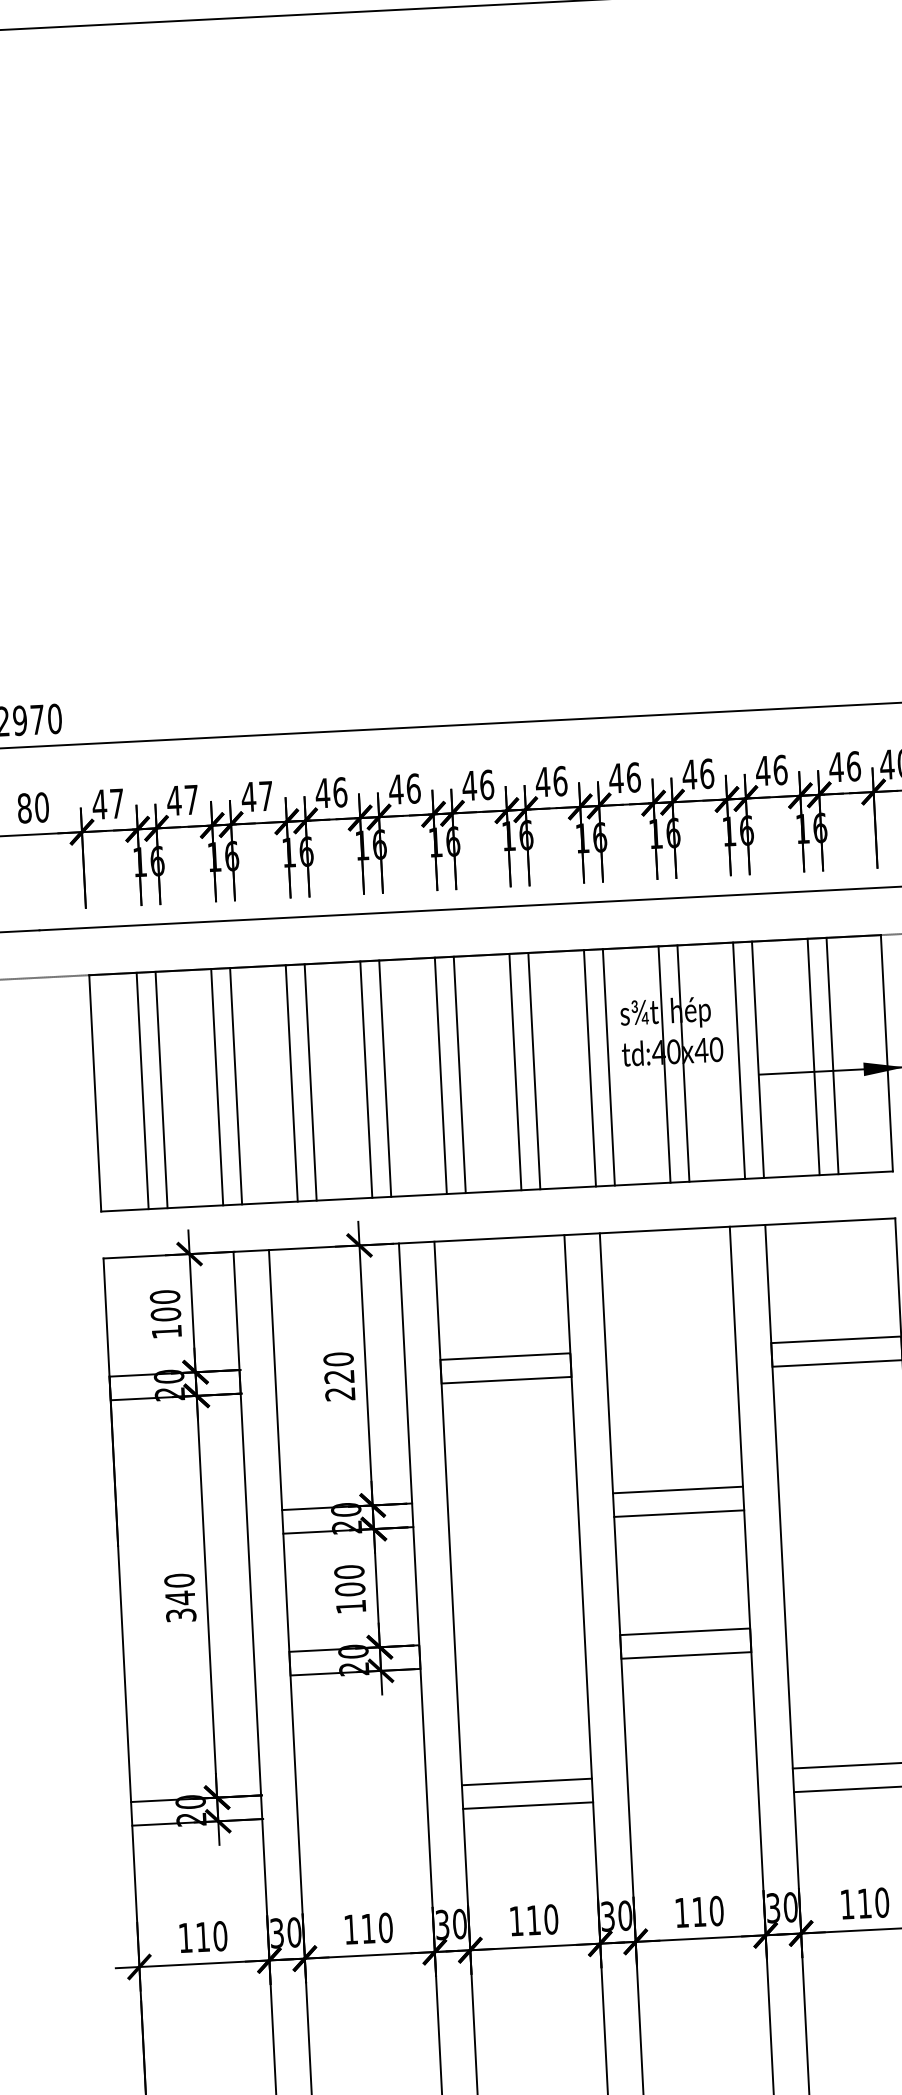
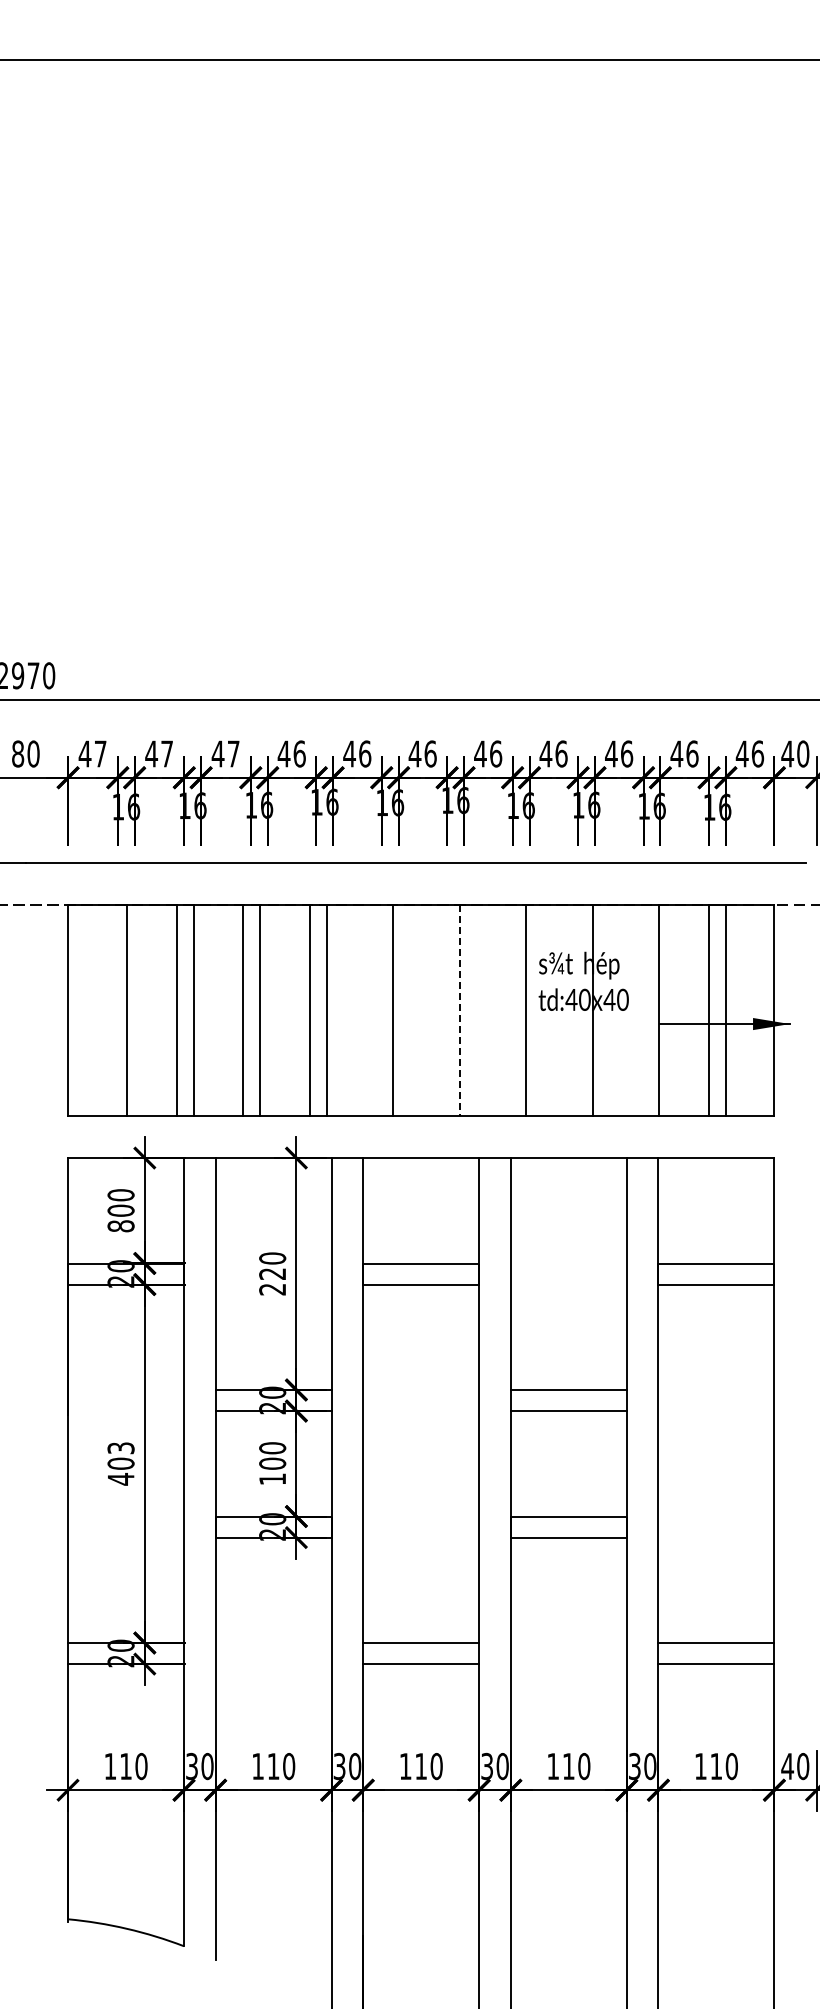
line: (739, 1060) -> (642, 1010), removed
line: (663, 1064) -> (575, 1010), removed
line: (589, 1067) -> (509, 1010), removed
line: (514, 1071) -> (442, 1010), removed
line: (533, 1071) -> (459, 1011), solid -> dashed
line: (440, 1075) -> (376, 1010), removed
line: (142, 1090) -> (110, 1010), removed
text: (166, 1332) -> (120, 1226), 100 -> 800
text: (179, 1597) -> (120, 1463), 340 -> 403

